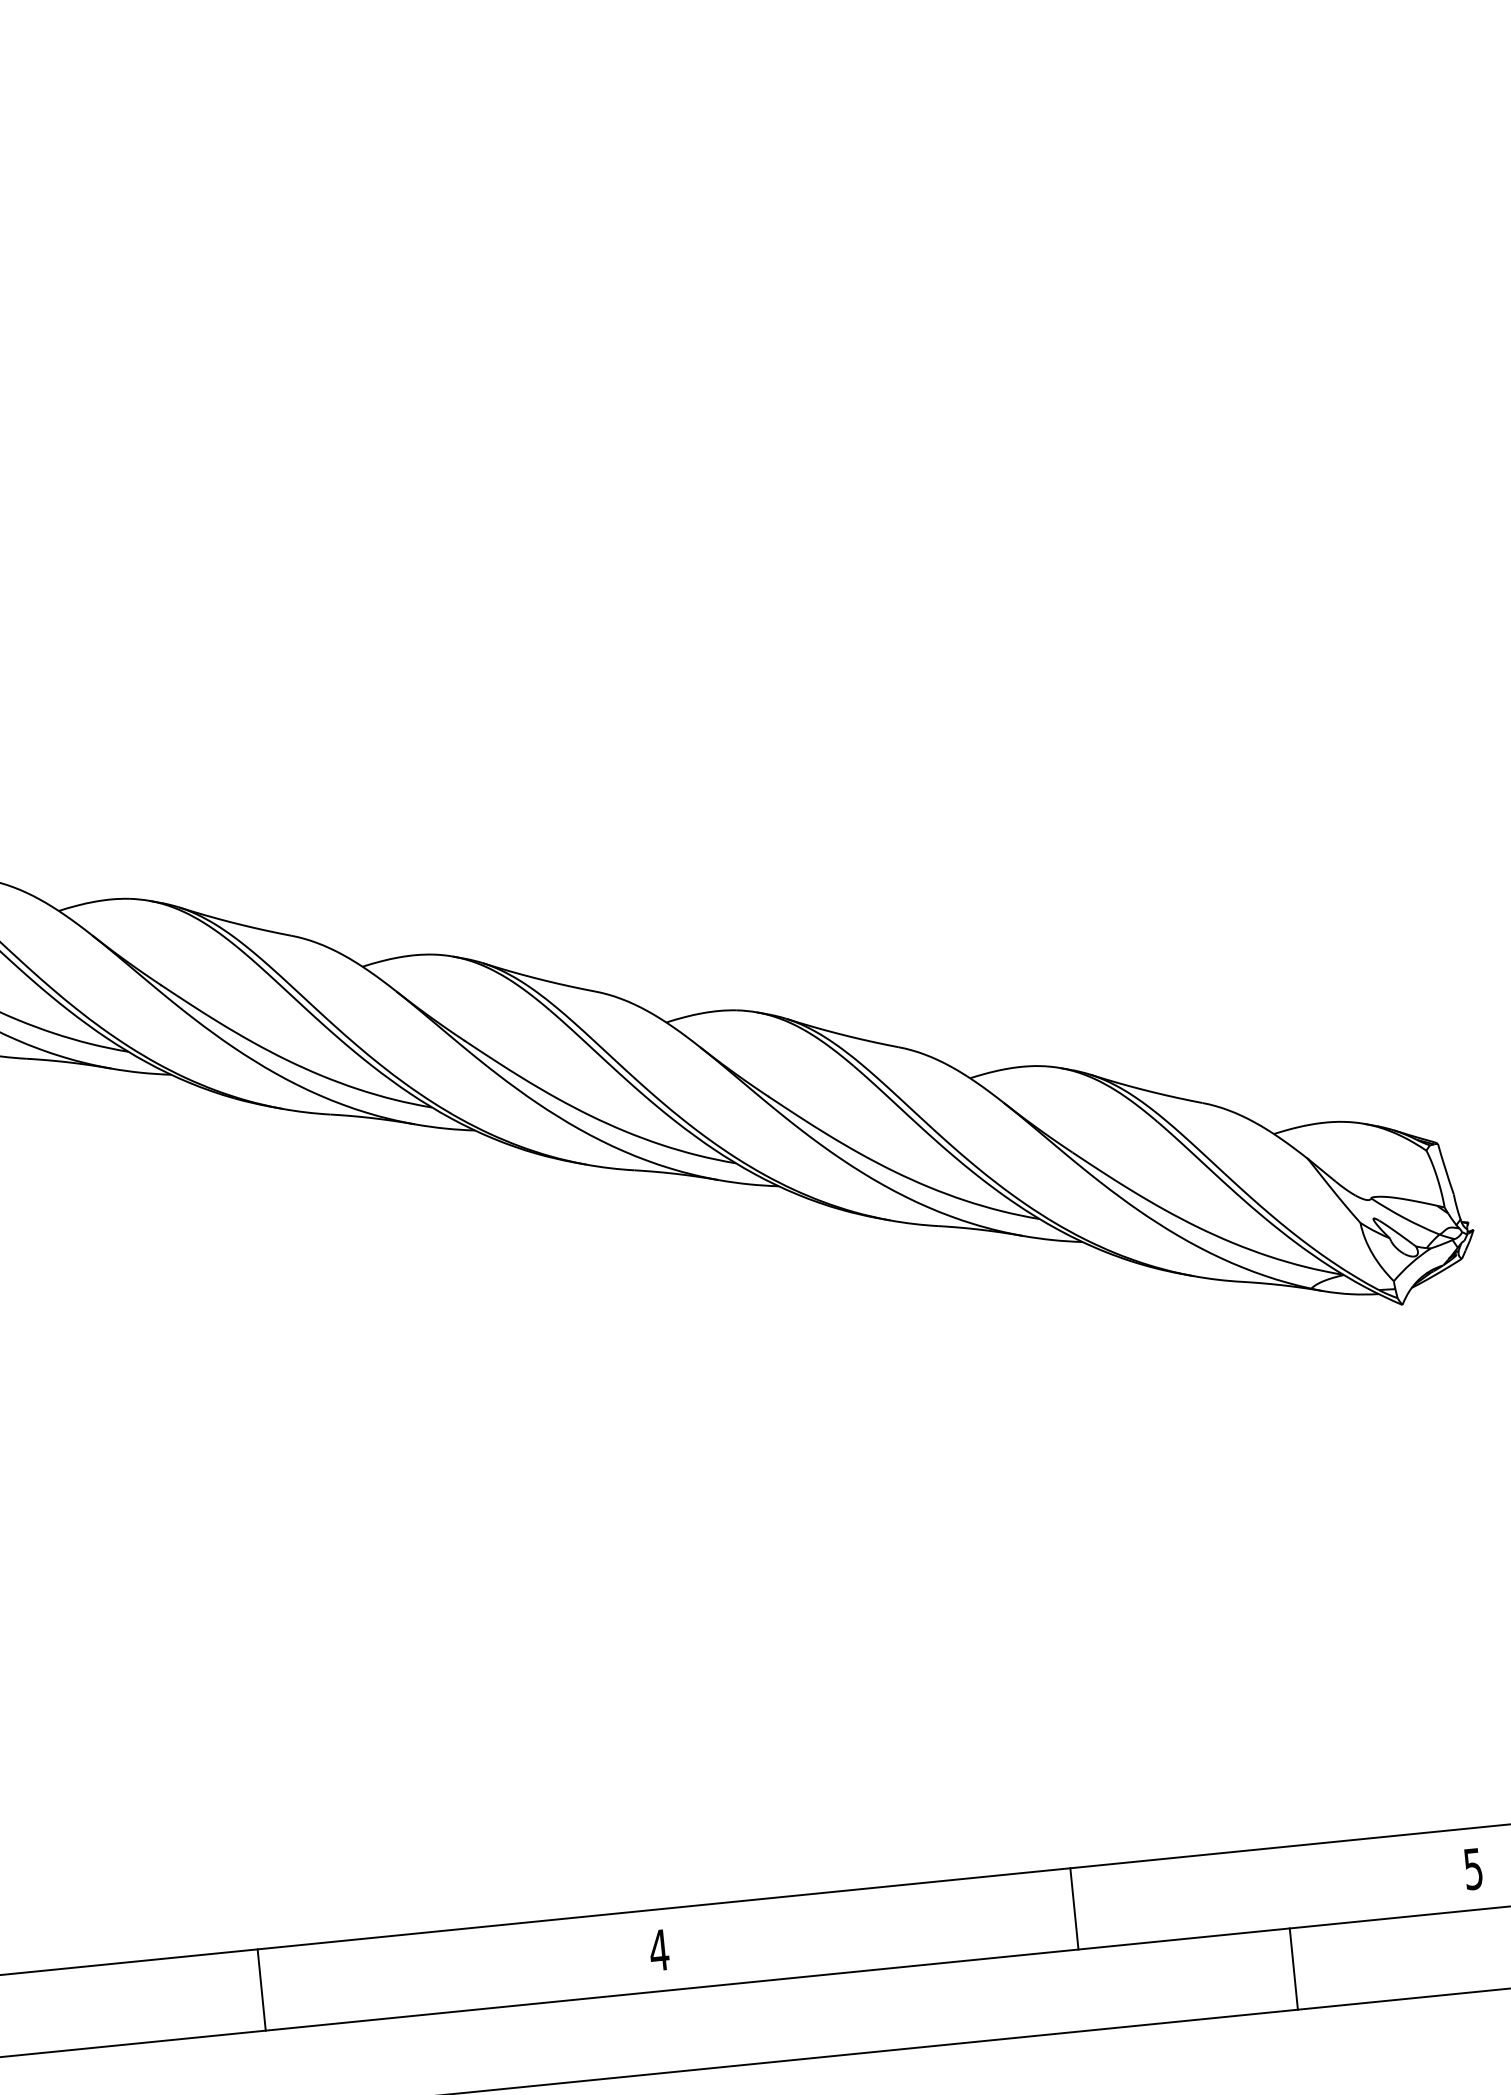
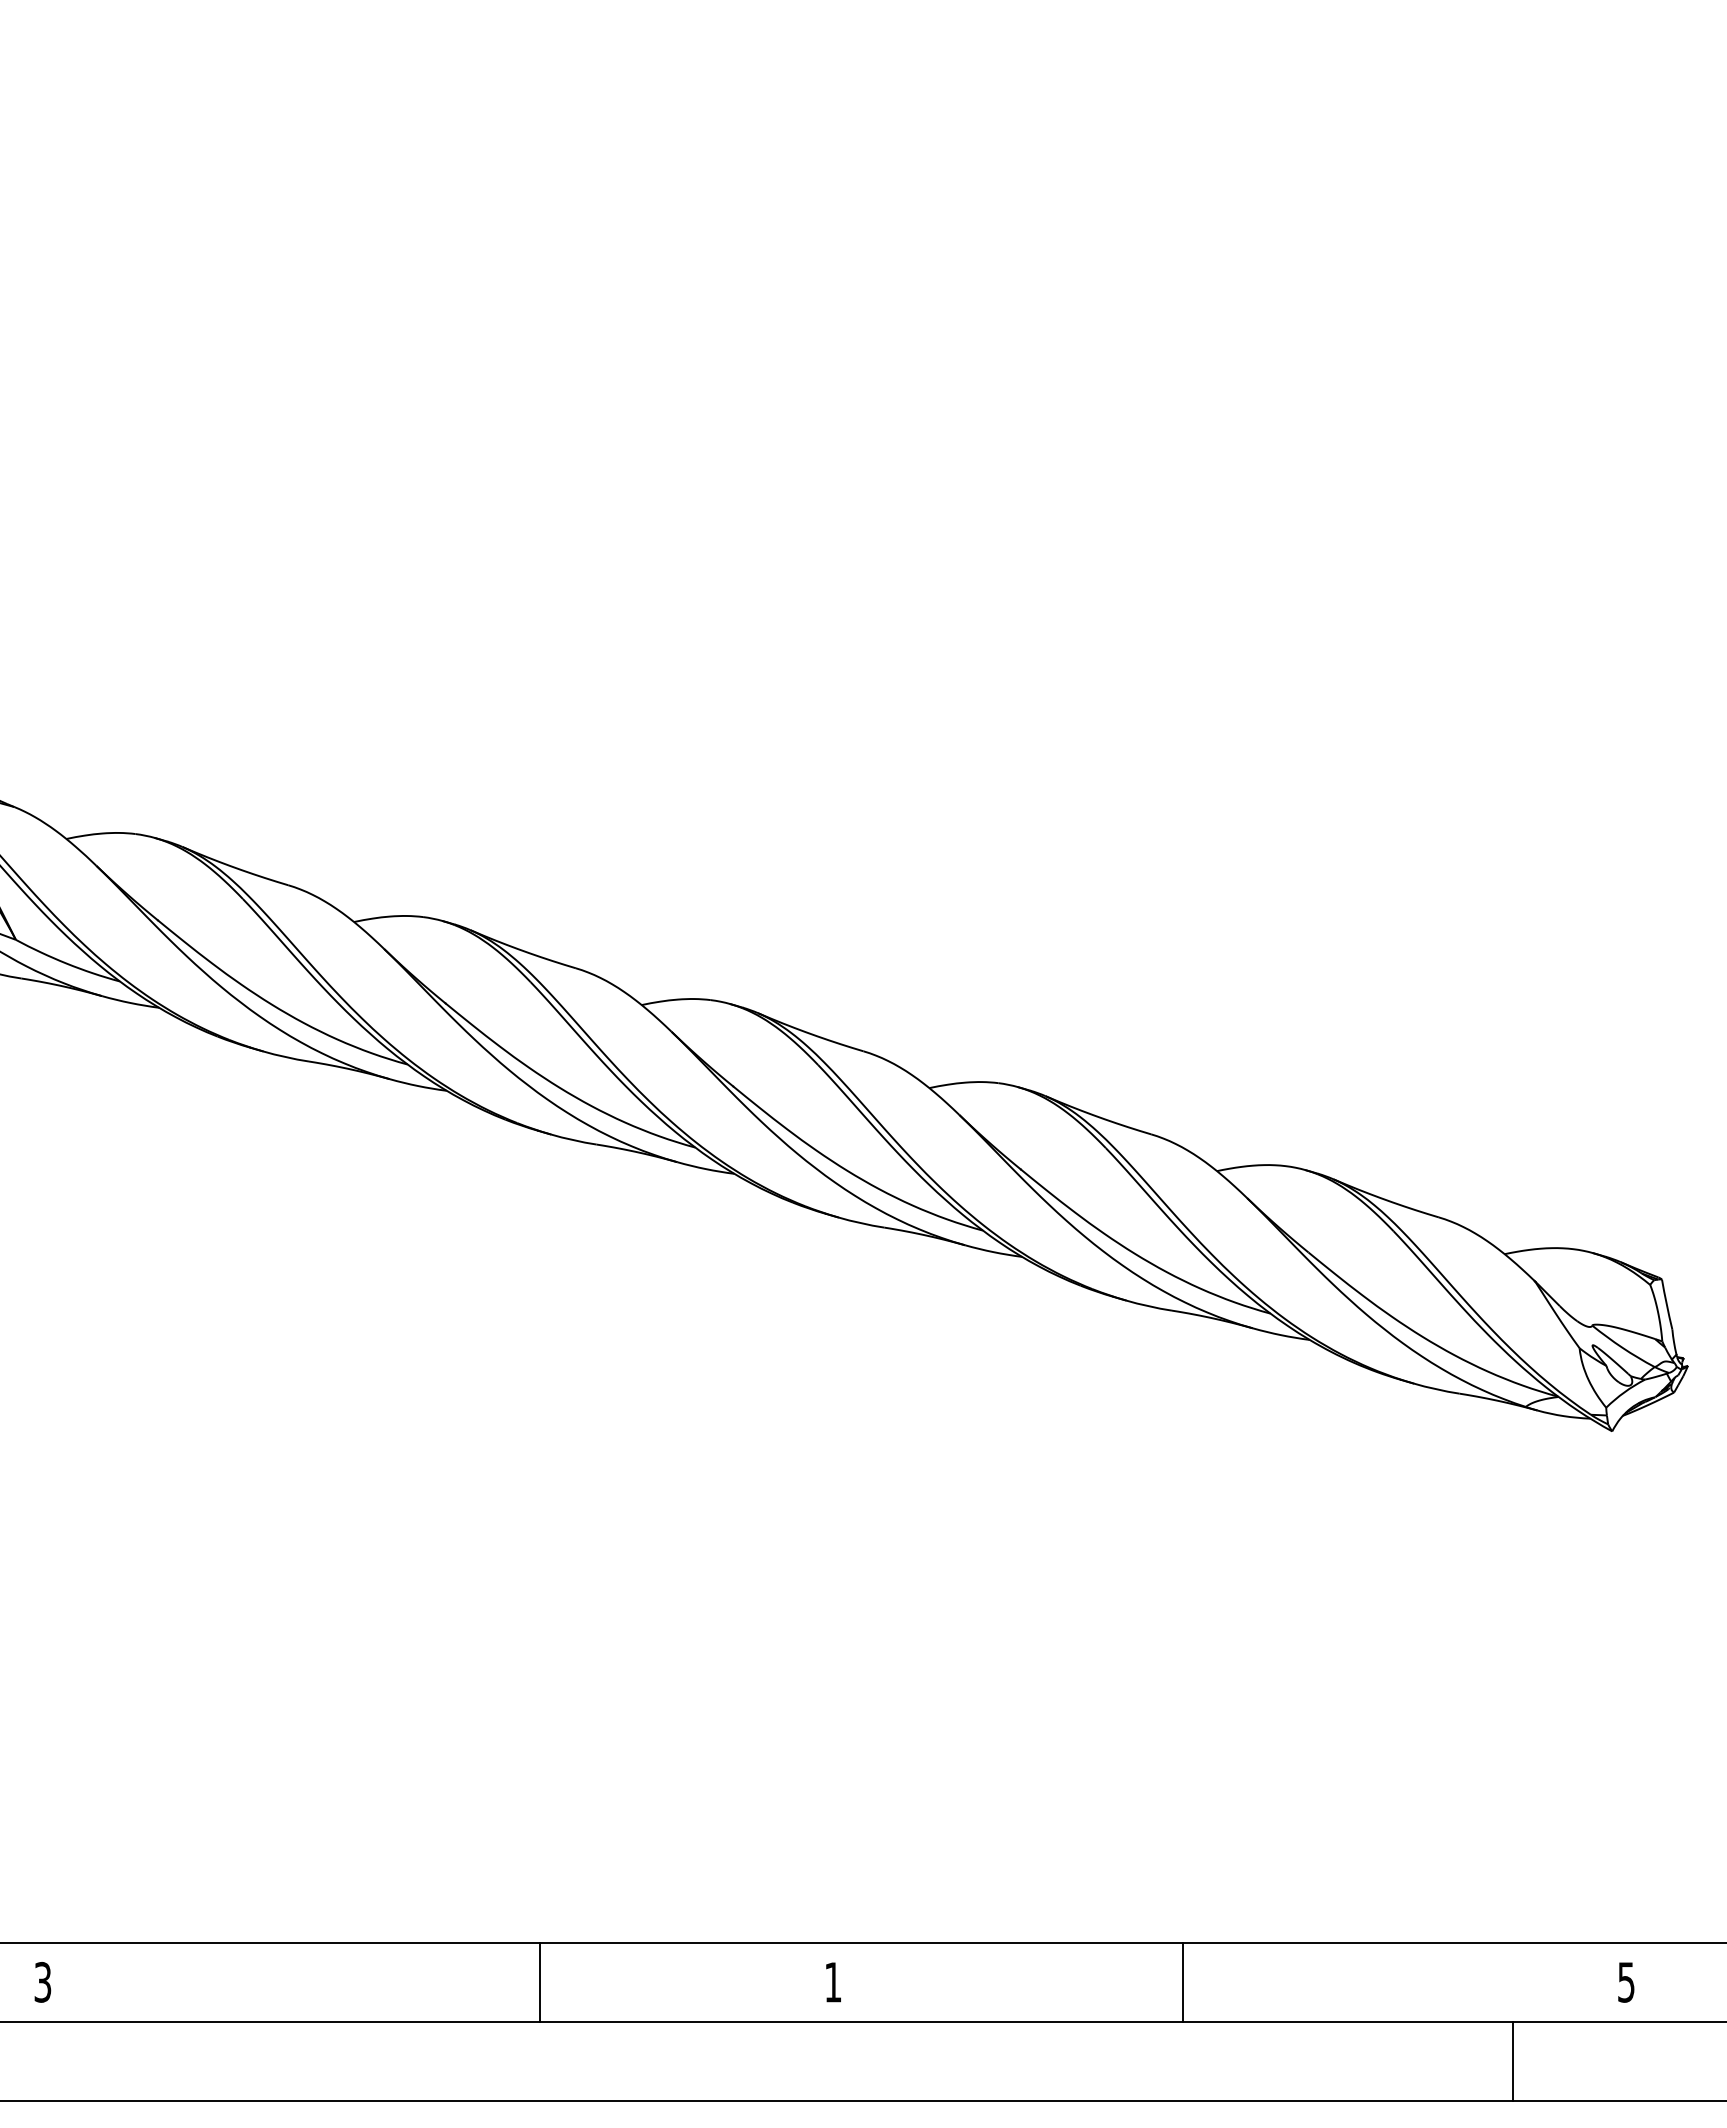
line: (1074, 1908) -> (1182, 1981), moved
text: (659, 1950) -> (833, 1982), 4 -> 1
line: (1293, 1969) -> (1512, 2061), moved
line: (261, 1989) -> (539, 1981), moved

